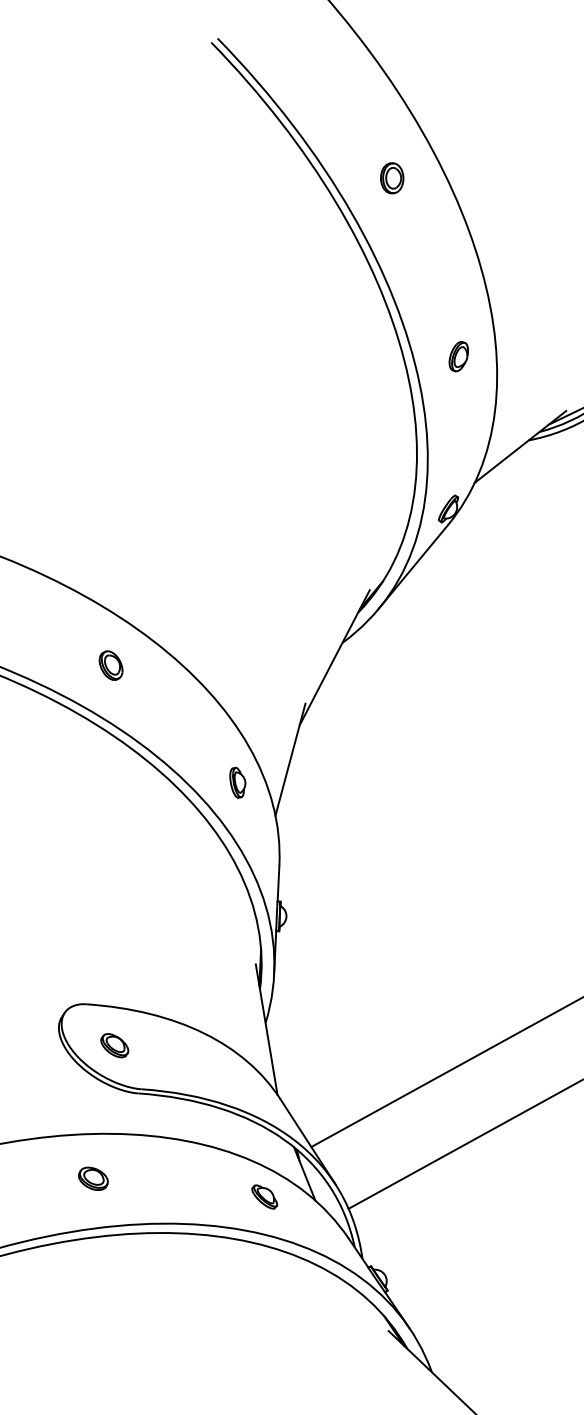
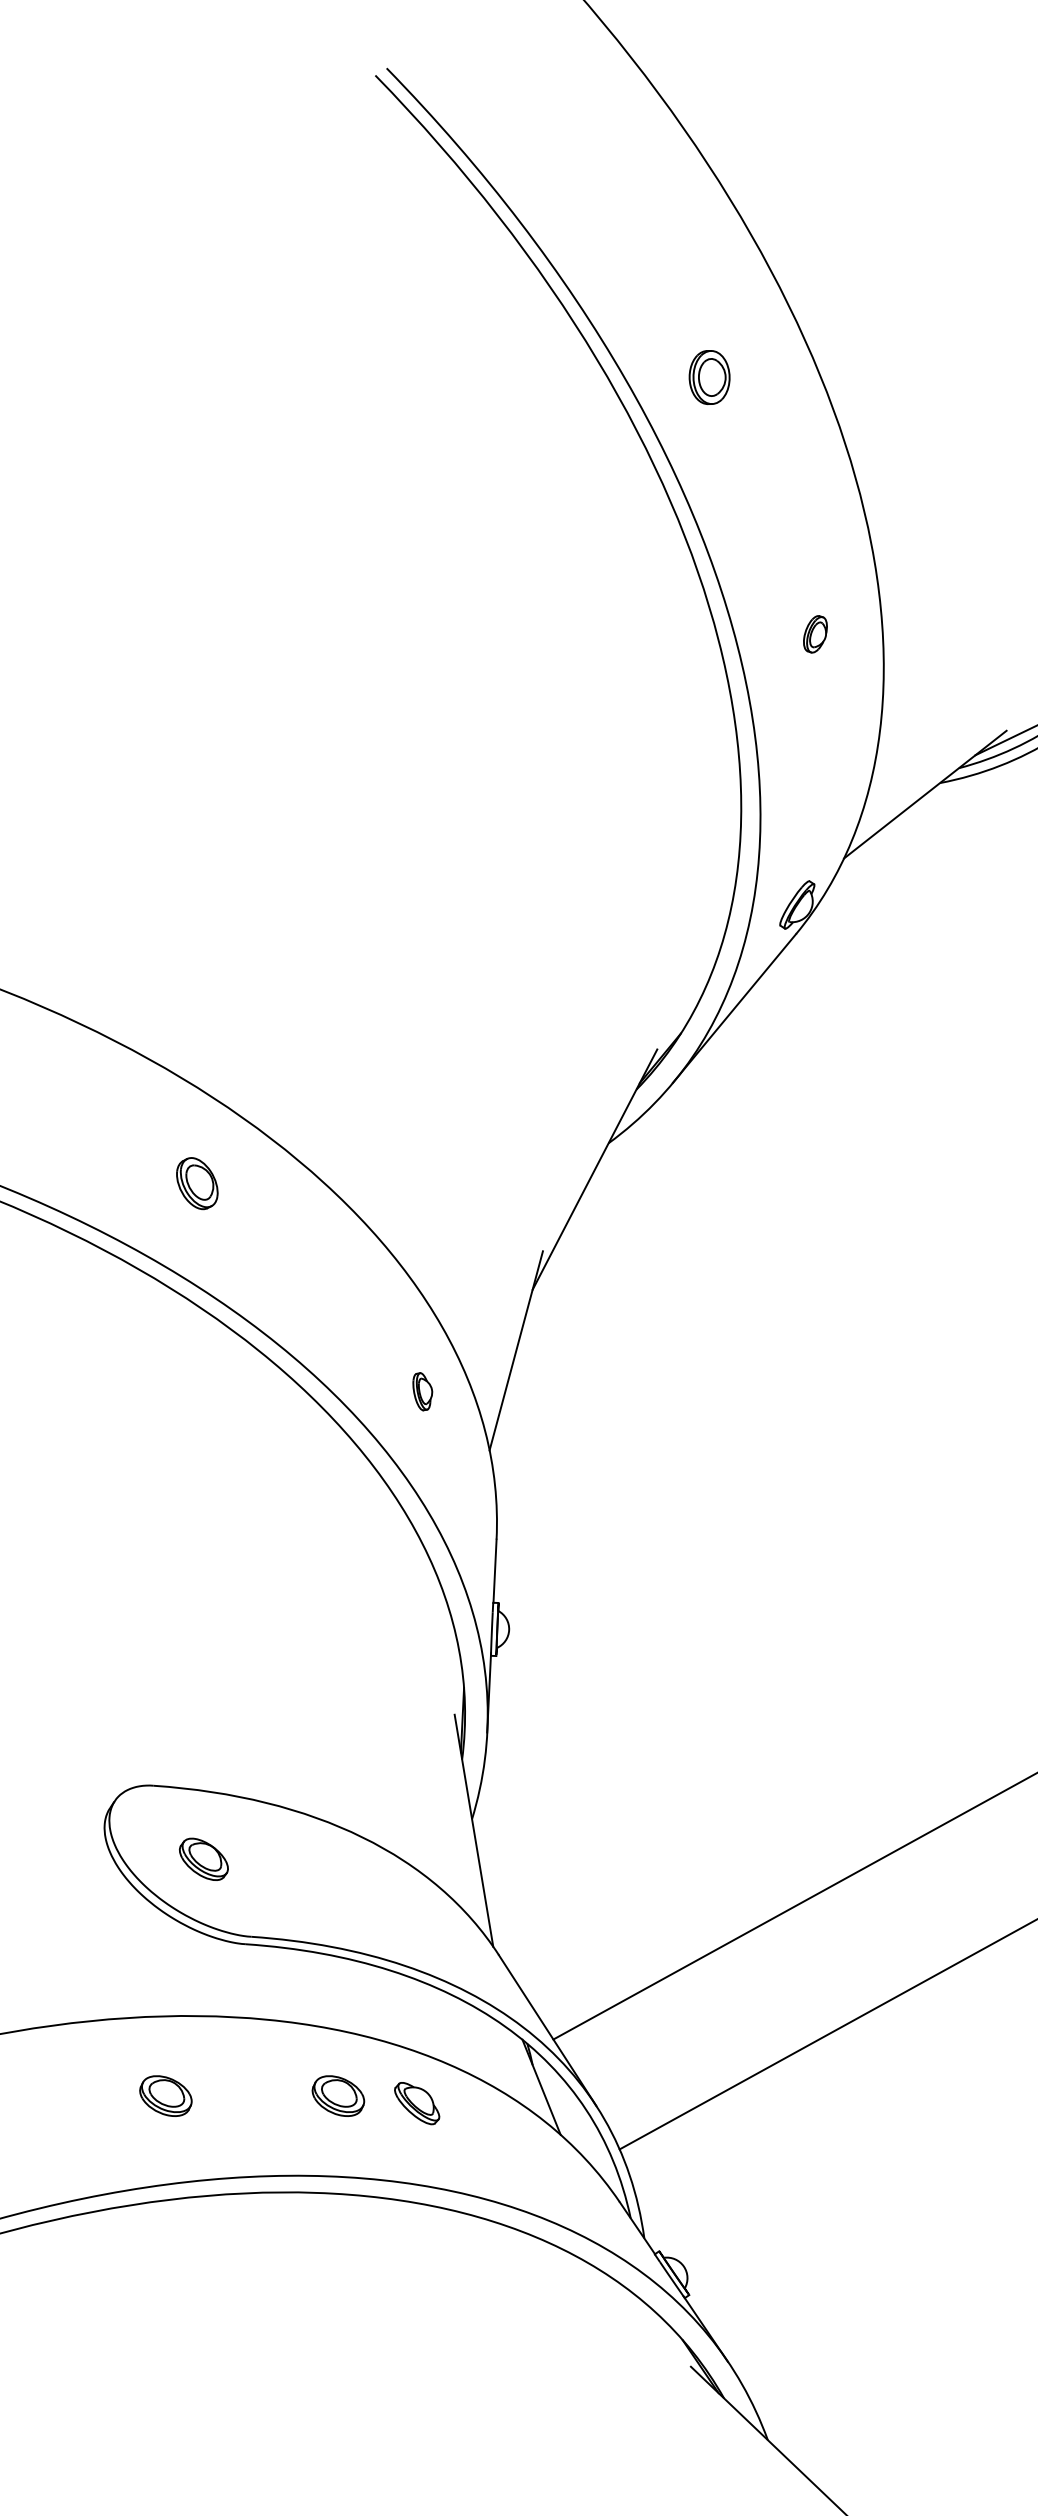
part: (392, 178) -> (710, 377), moved
part: (458, 356) -> (815, 633), size x0.7
part: (237, 782) -> (422, 1391), size x0.7
part: (190, 1178) -> (338, 2095), added
part: (264, 1196) -> (416, 2102), moved

